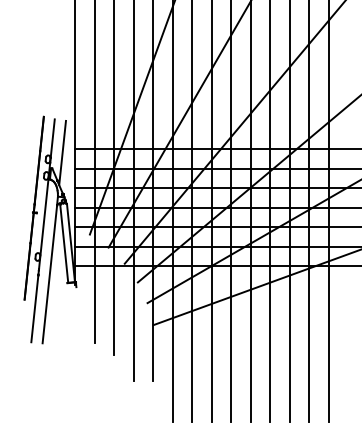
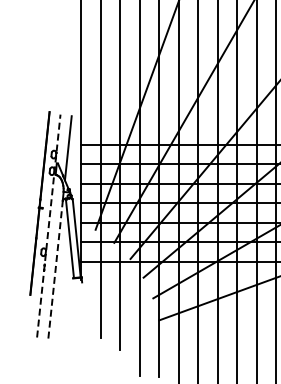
line: (43, 230) -> (49, 225), solid -> dashed
line: (49, 273) -> (55, 268), solid -> dashed

